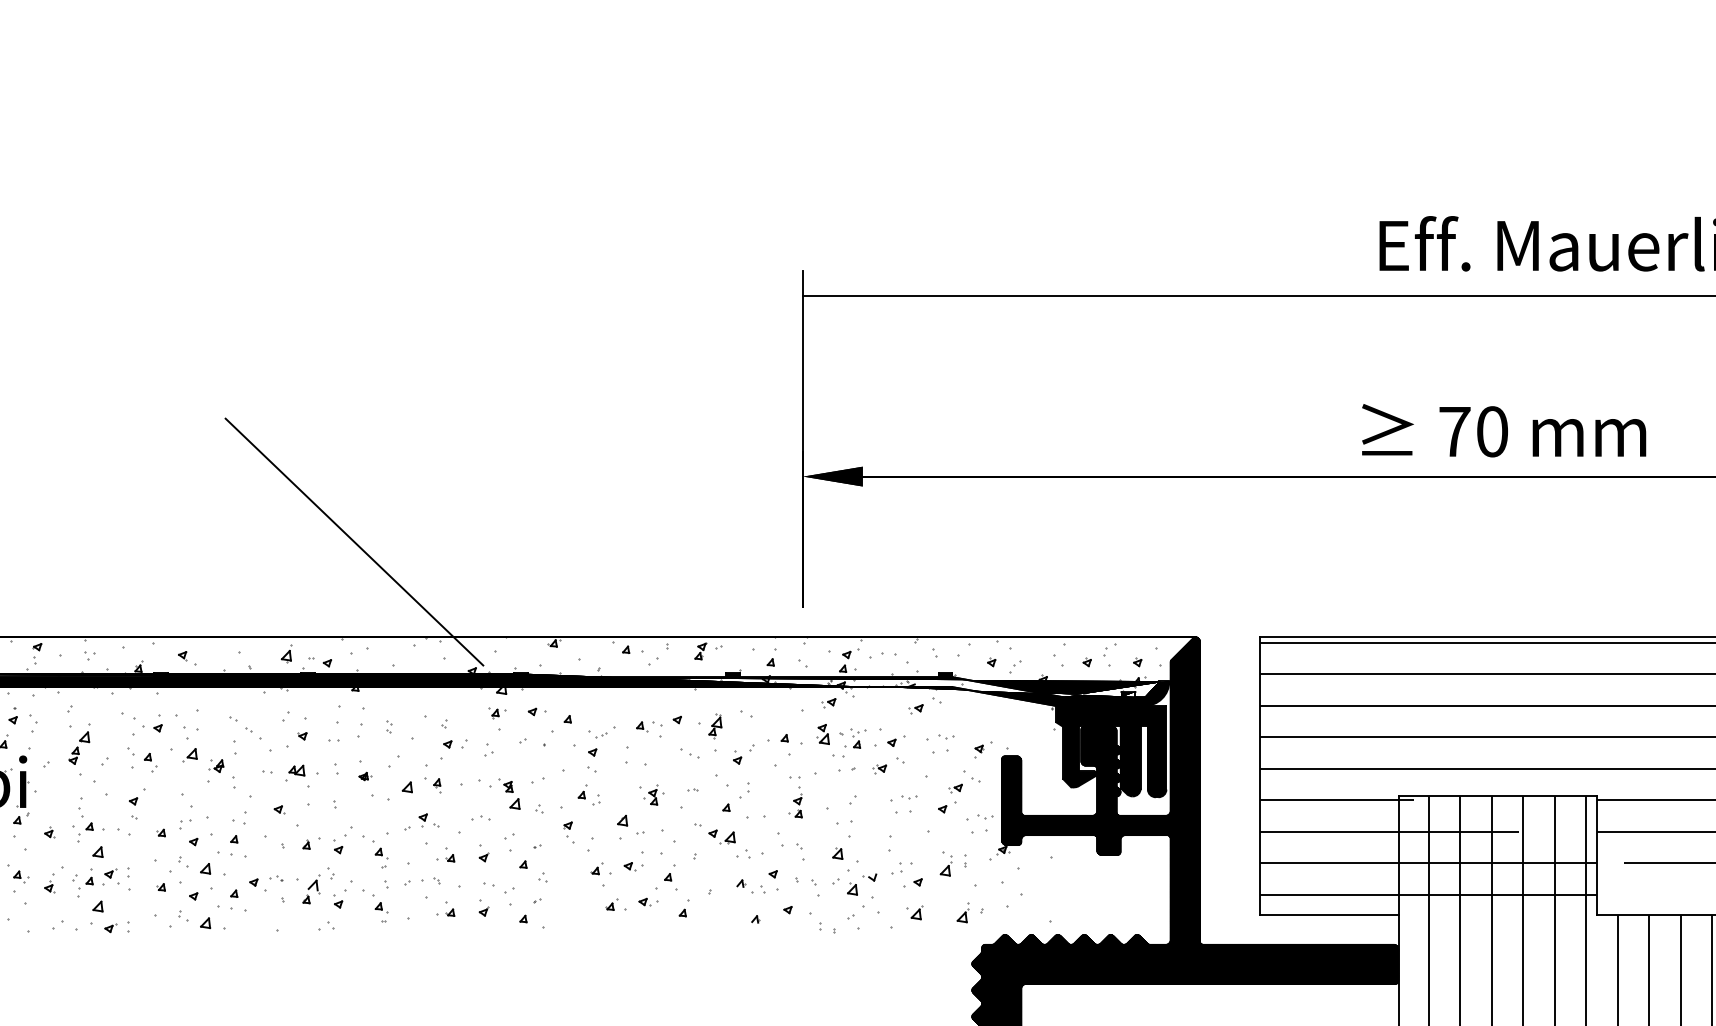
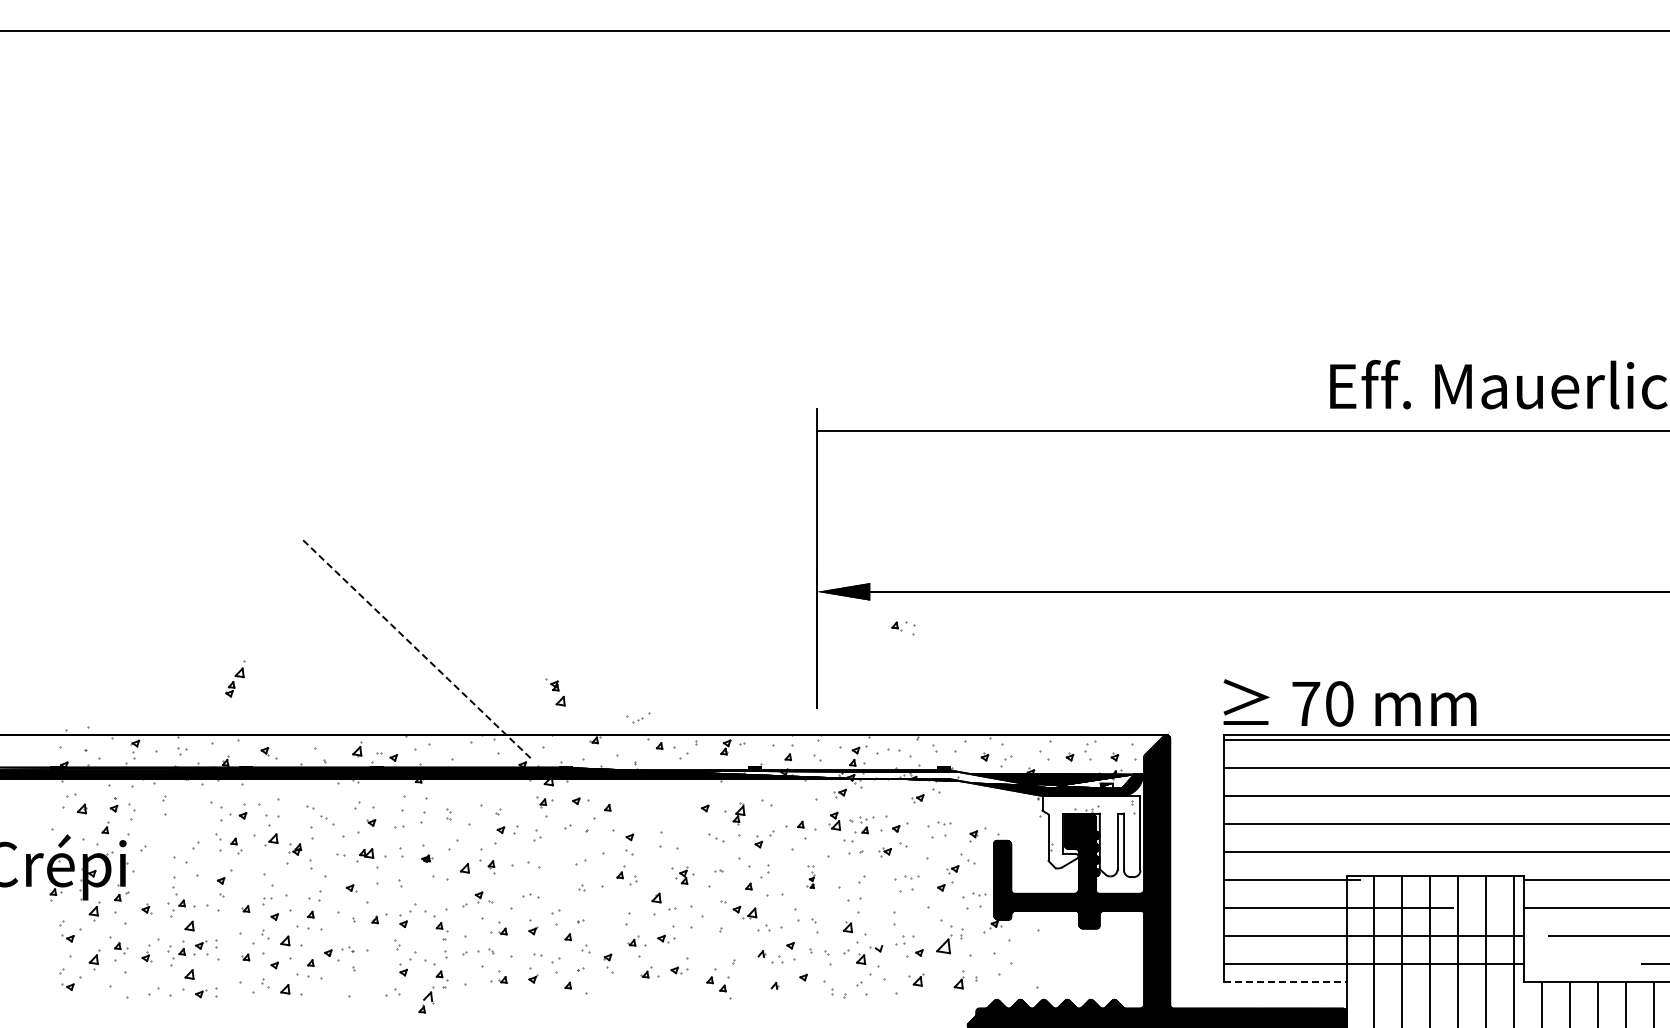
text: (1503, 430) -> (1349, 702), moved
line: (354, 542) -> (417, 650), solid -> dashed
part: (649, 729) -> (903, 628), moved
part: (602, 732) -> (638, 717), moved
part: (79, 743) -> (235, 678), moved
fill: (1111, 751) -> (1091, 836), removed
part: (509, 794) -> (555, 692), moved
part: (795, 797) -> (810, 877), size x0.6
part: (568, 832) -> (608, 963), moved
part: (945, 863) -> (943, 936), size x1.6
part: (670, 876) -> (725, 987), moved
part: (311, 888) -> (426, 999), moved
line: (1329, 914) -> (1285, 981), solid -> dashed

